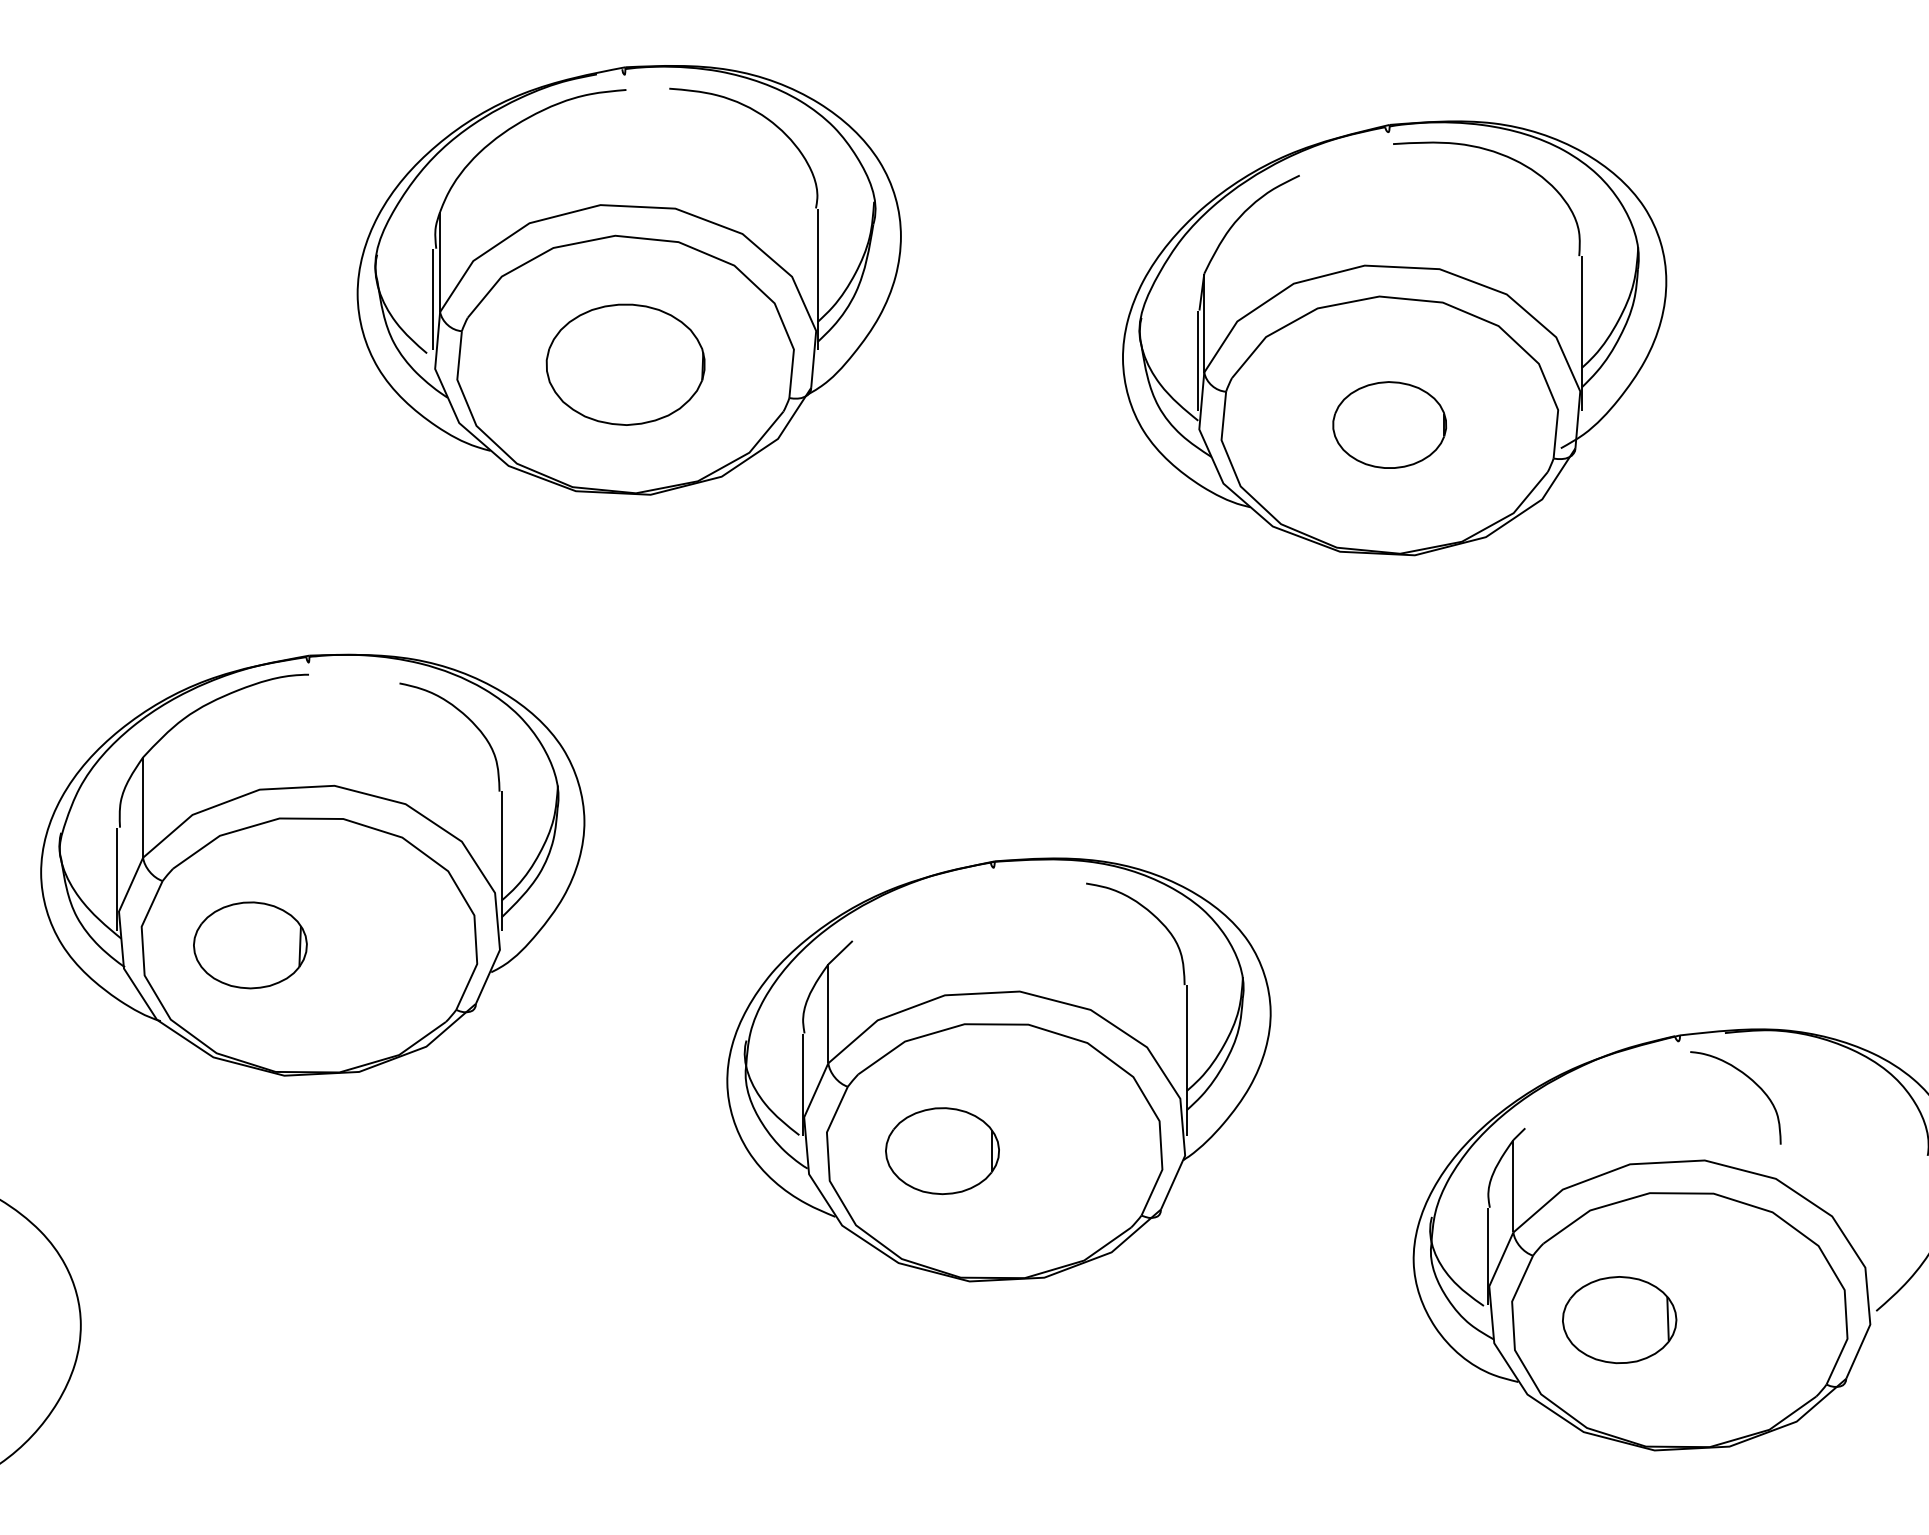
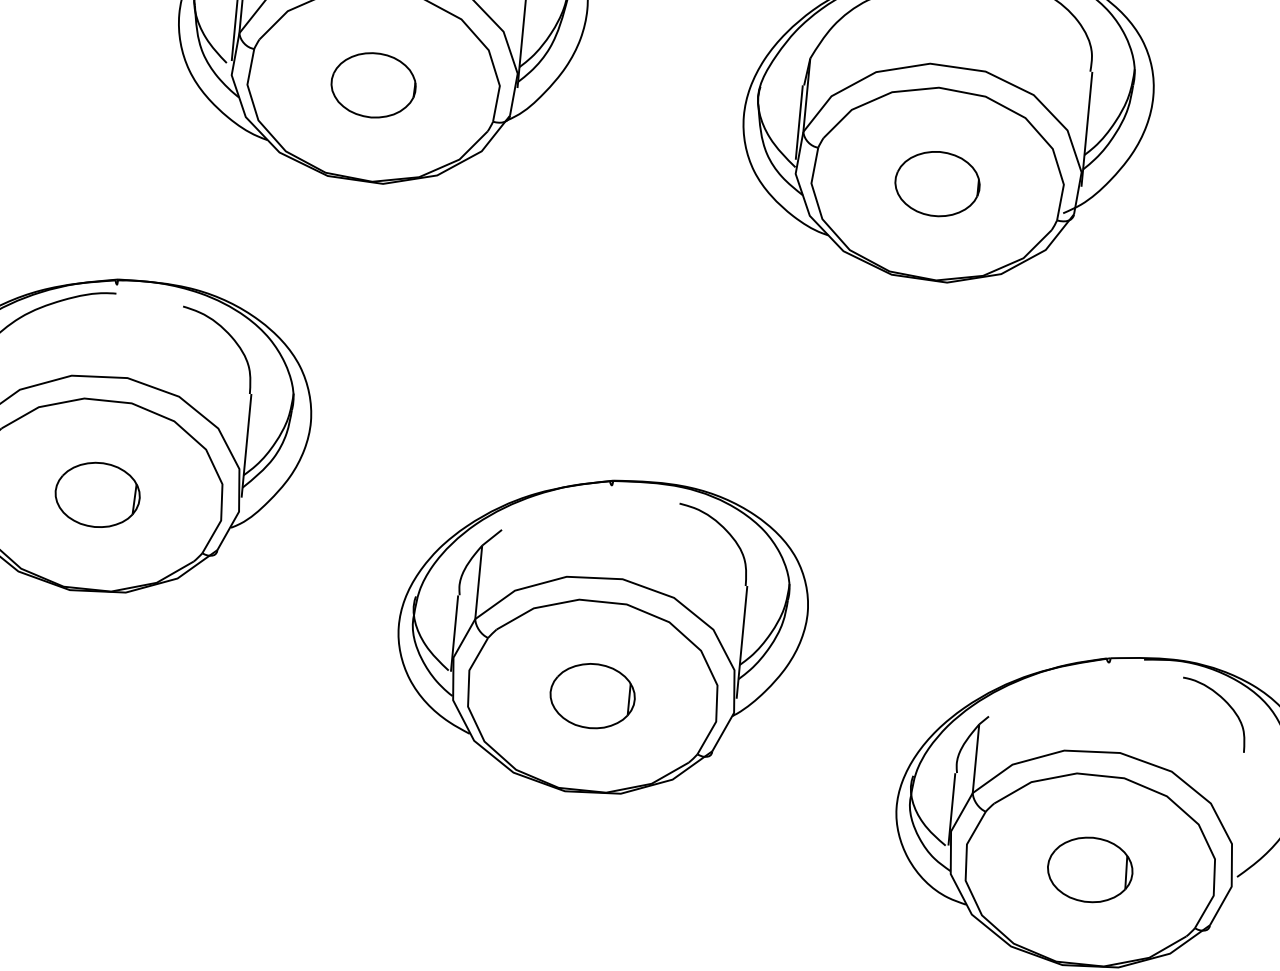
part: (625, 364) -> (373, 85), size x0.71
part: (250, 945) -> (97, 495), moved
part: (1749, 1079) -> (1225, 702), moved
part: (942, 1151) -> (592, 696), moved
part: (1619, 1320) -> (1090, 870), moved

